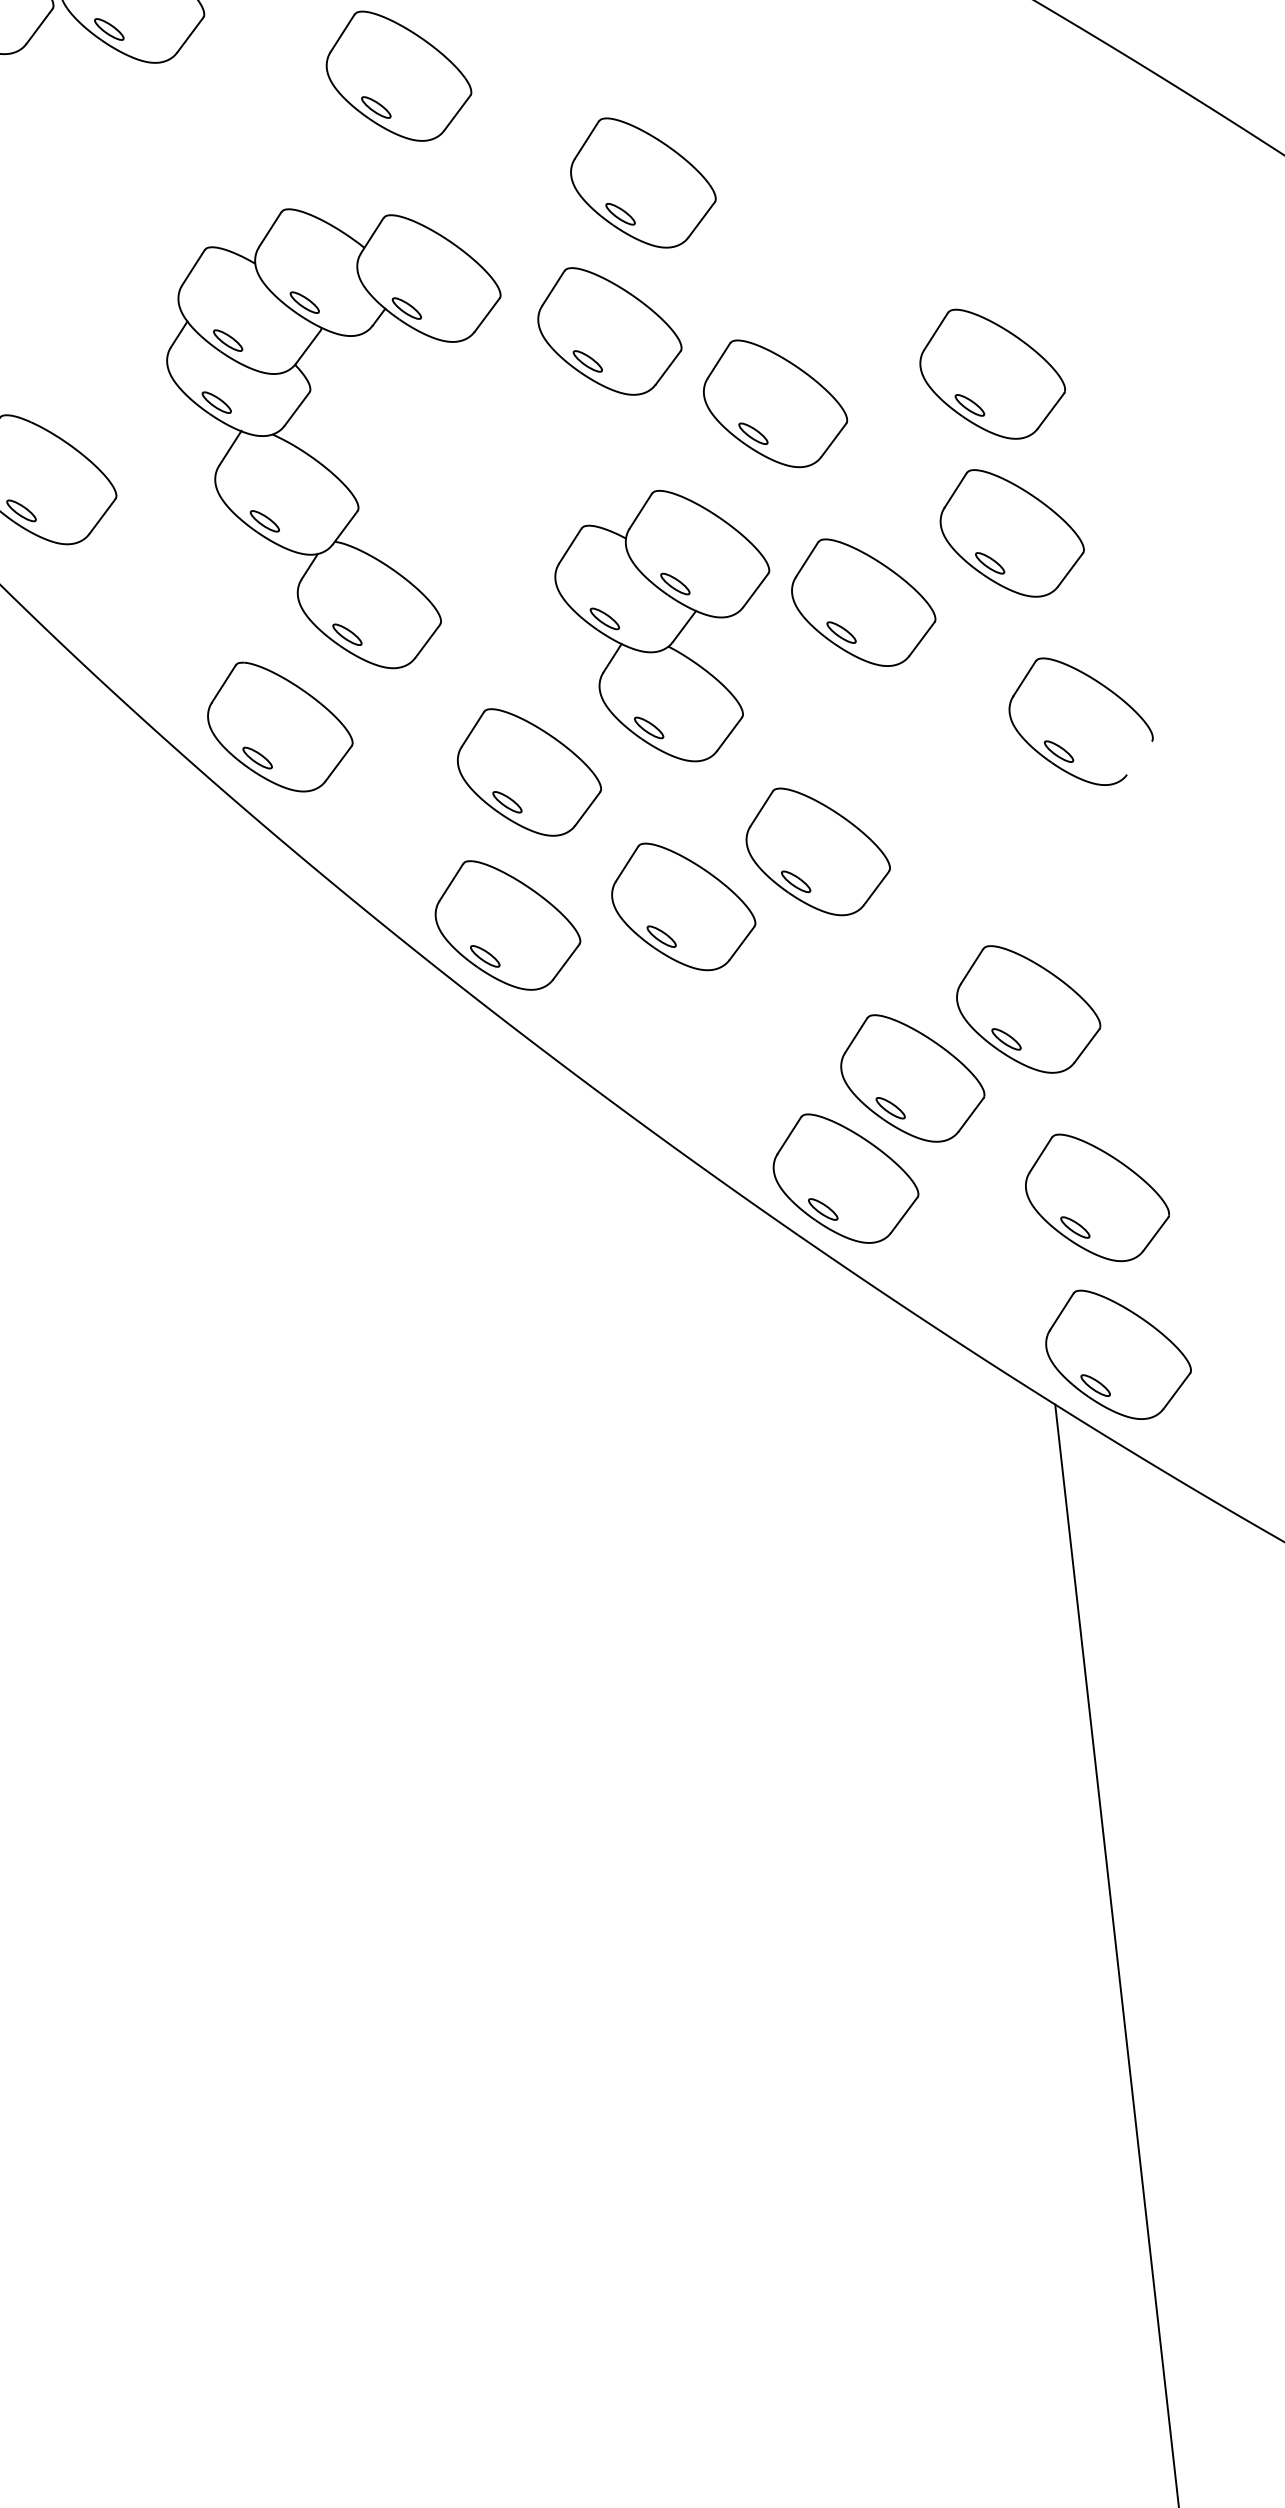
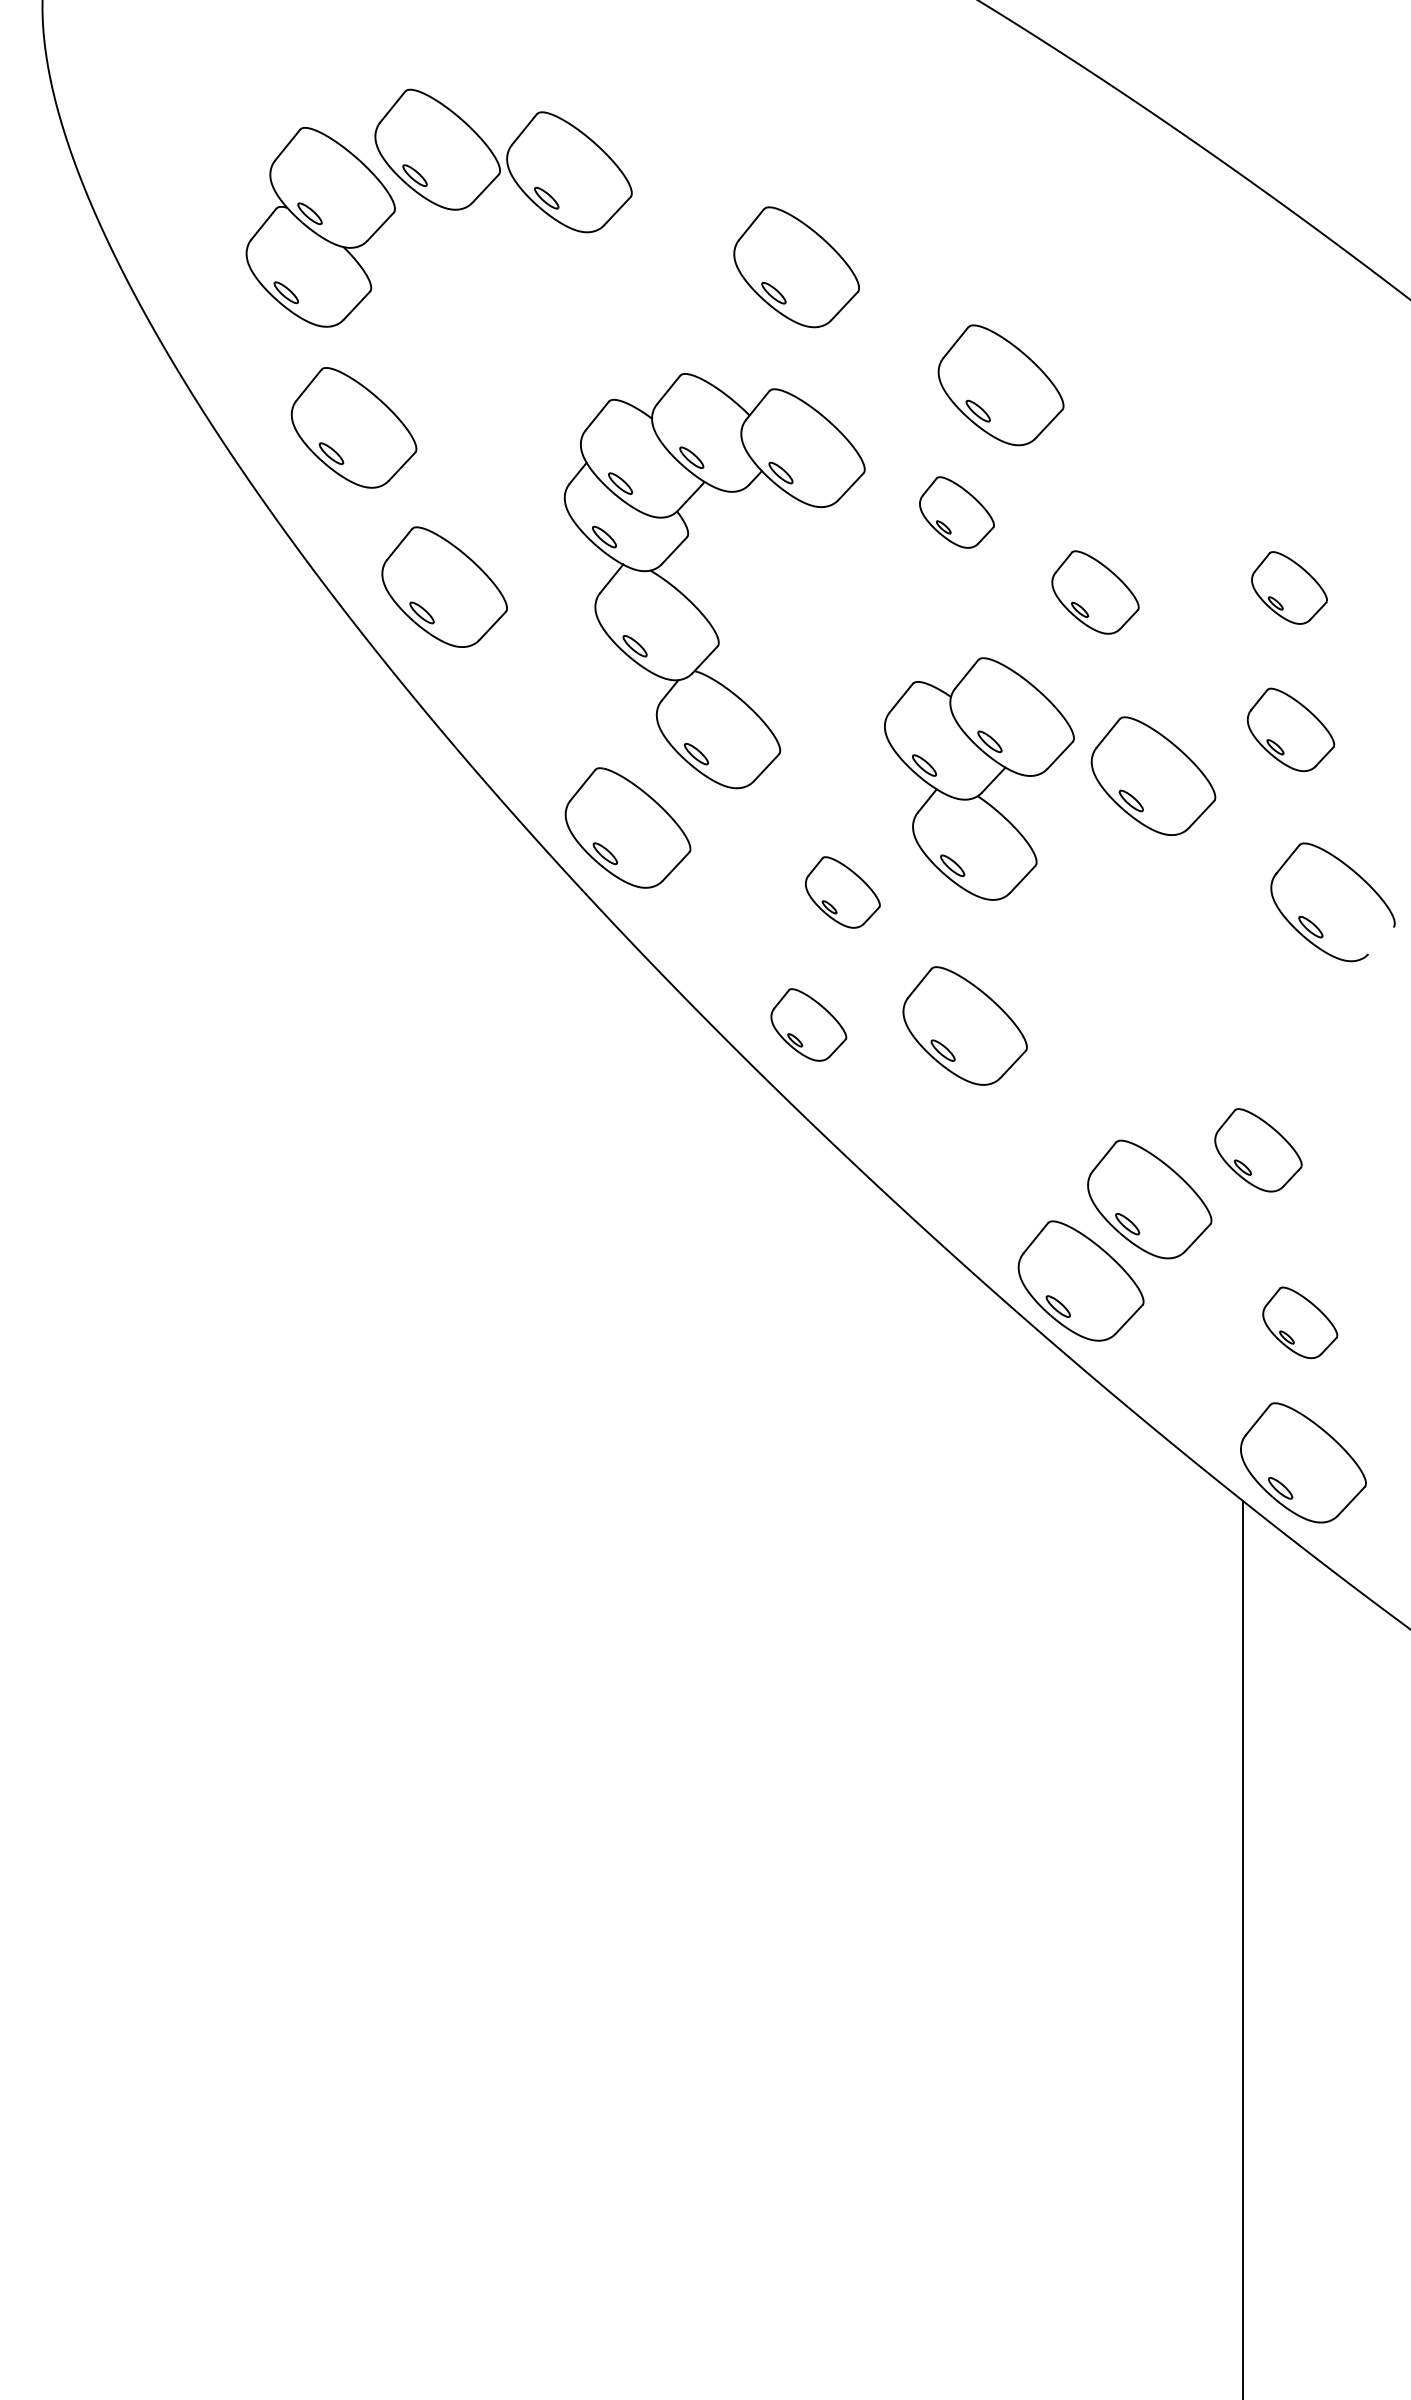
part: (608, 330) -> (956, 512), size x0.6
part: (992, 373) -> (1289, 587), size x0.6
part: (775, 403) -> (1095, 592), size x0.7
part: (1011, 532) -> (1290, 729), size x0.7
part: (528, 771) -> (842, 892), size x0.6
part: (817, 850) -> (1088, 990), removed
part: (507, 924) -> (808, 1024), size x0.6
part: (1028, 1009) -> (1258, 1150), size x0.7
part: (1096, 1196) -> (1299, 1322), size x0.6

